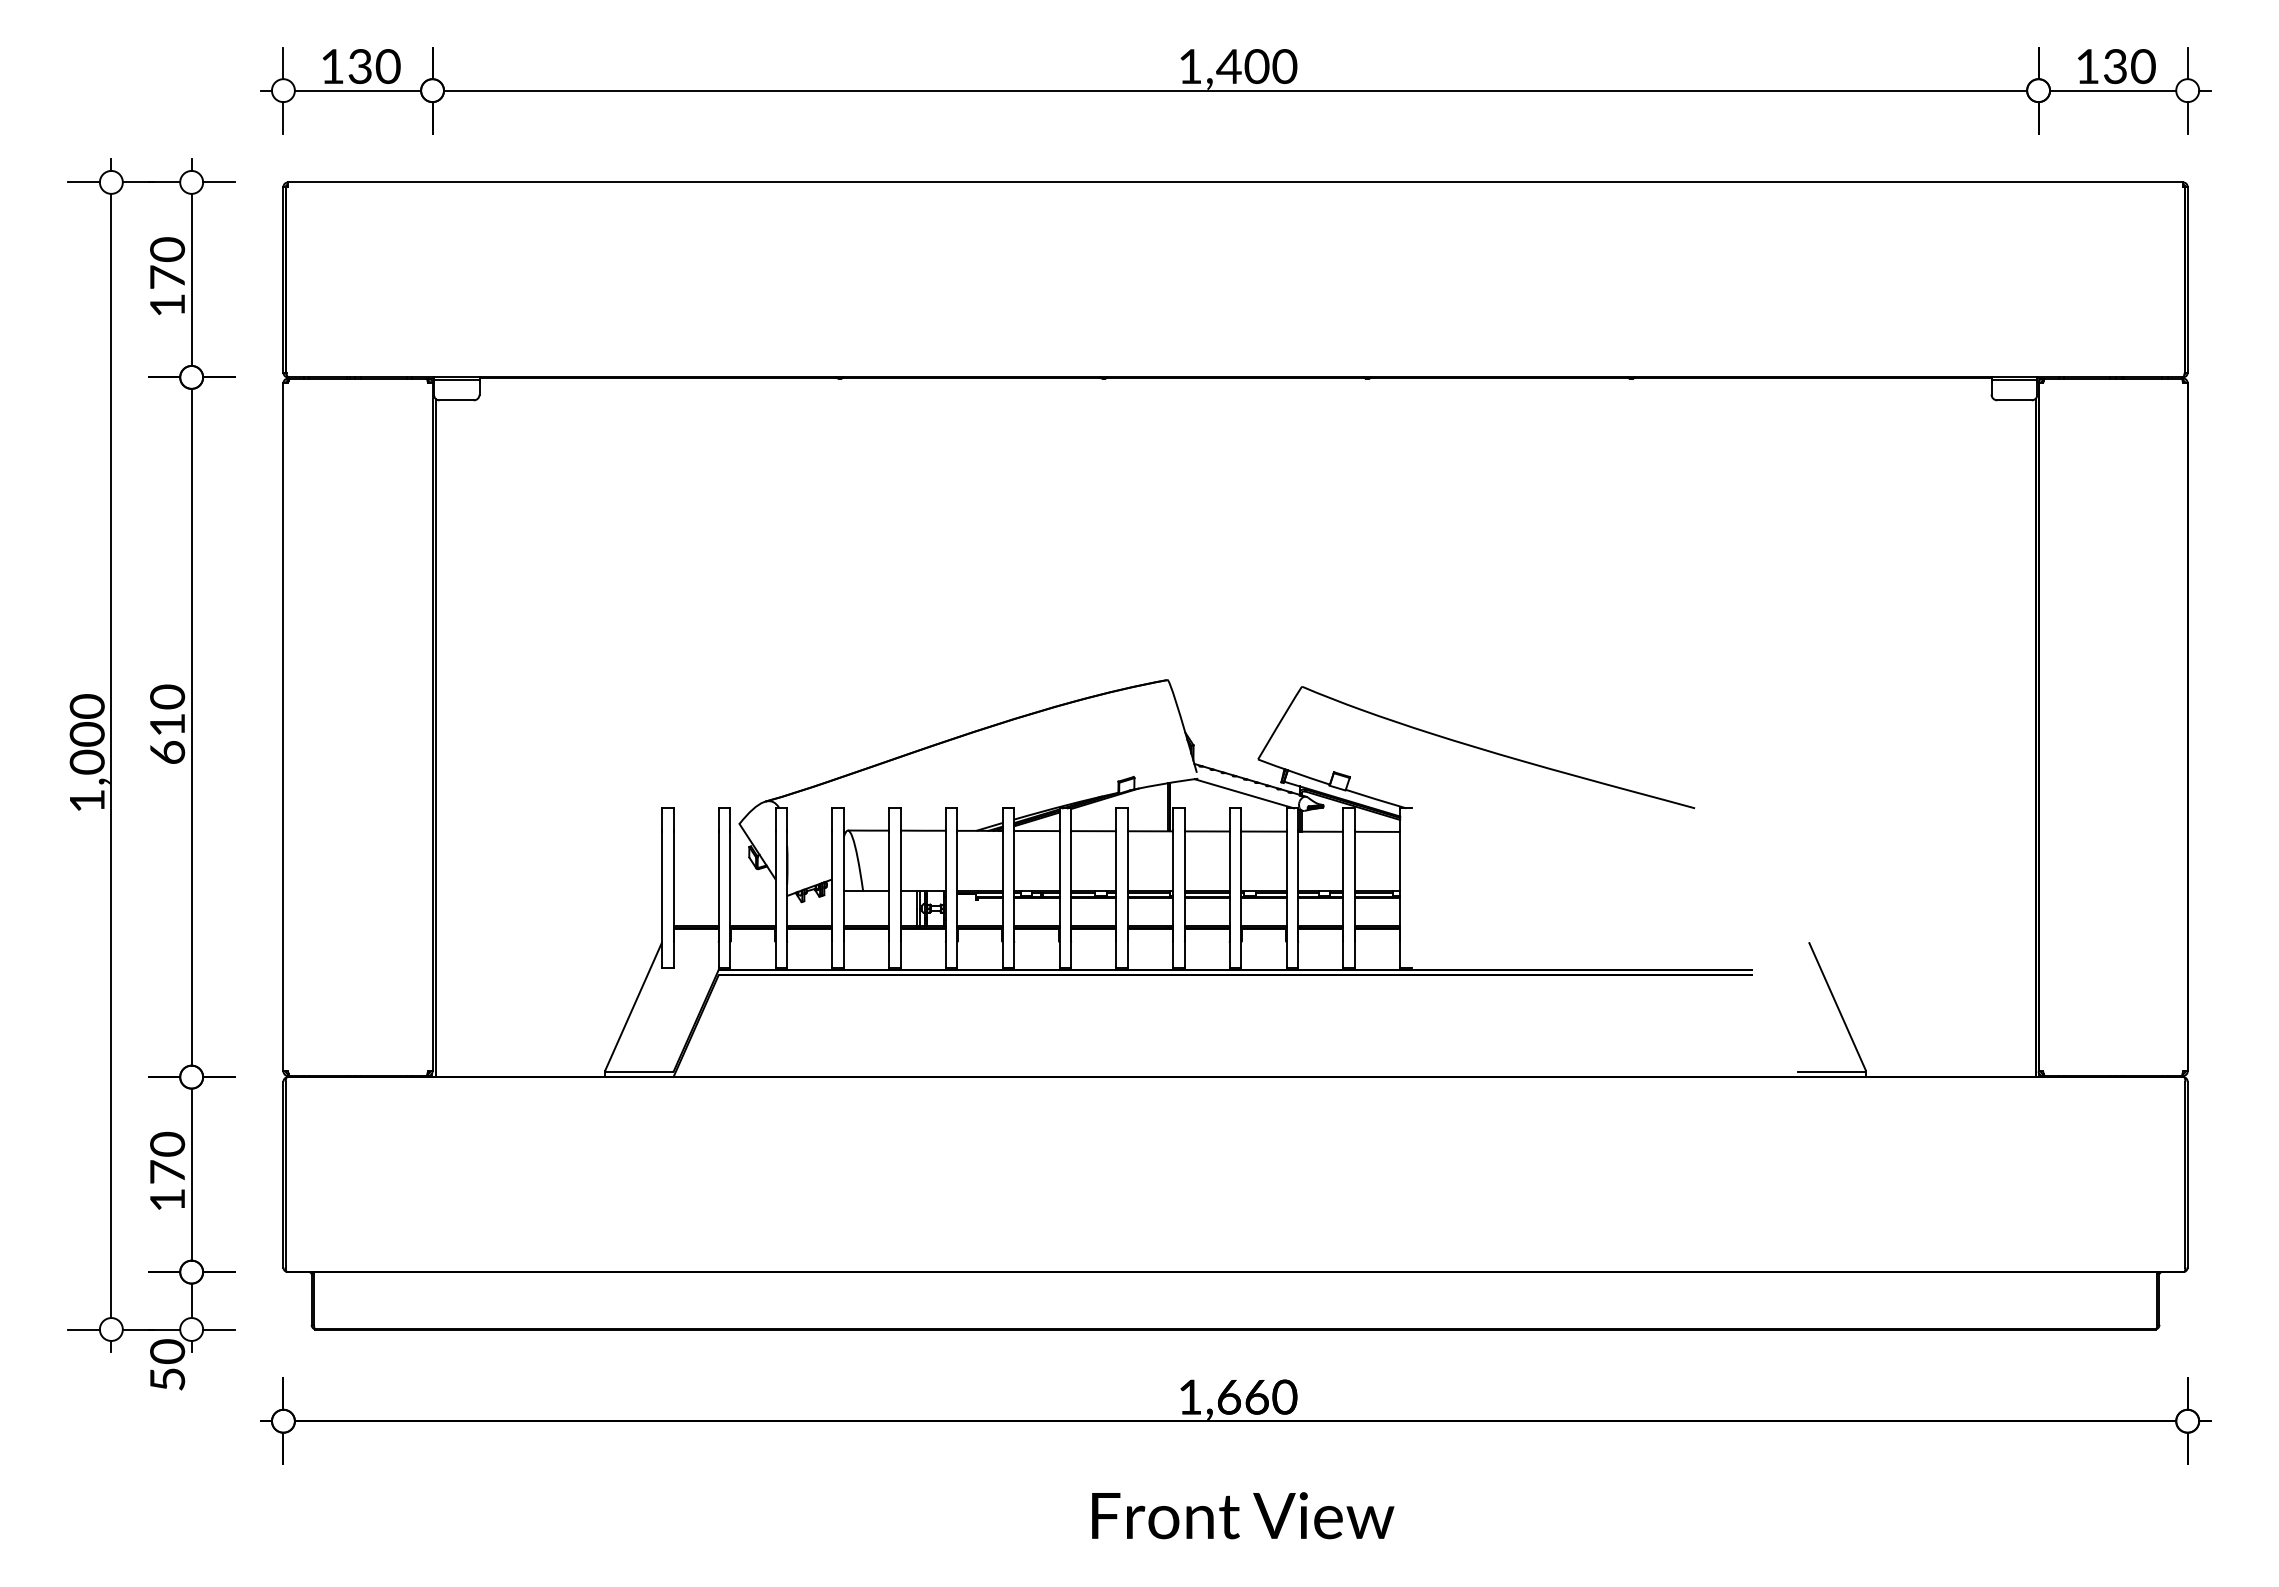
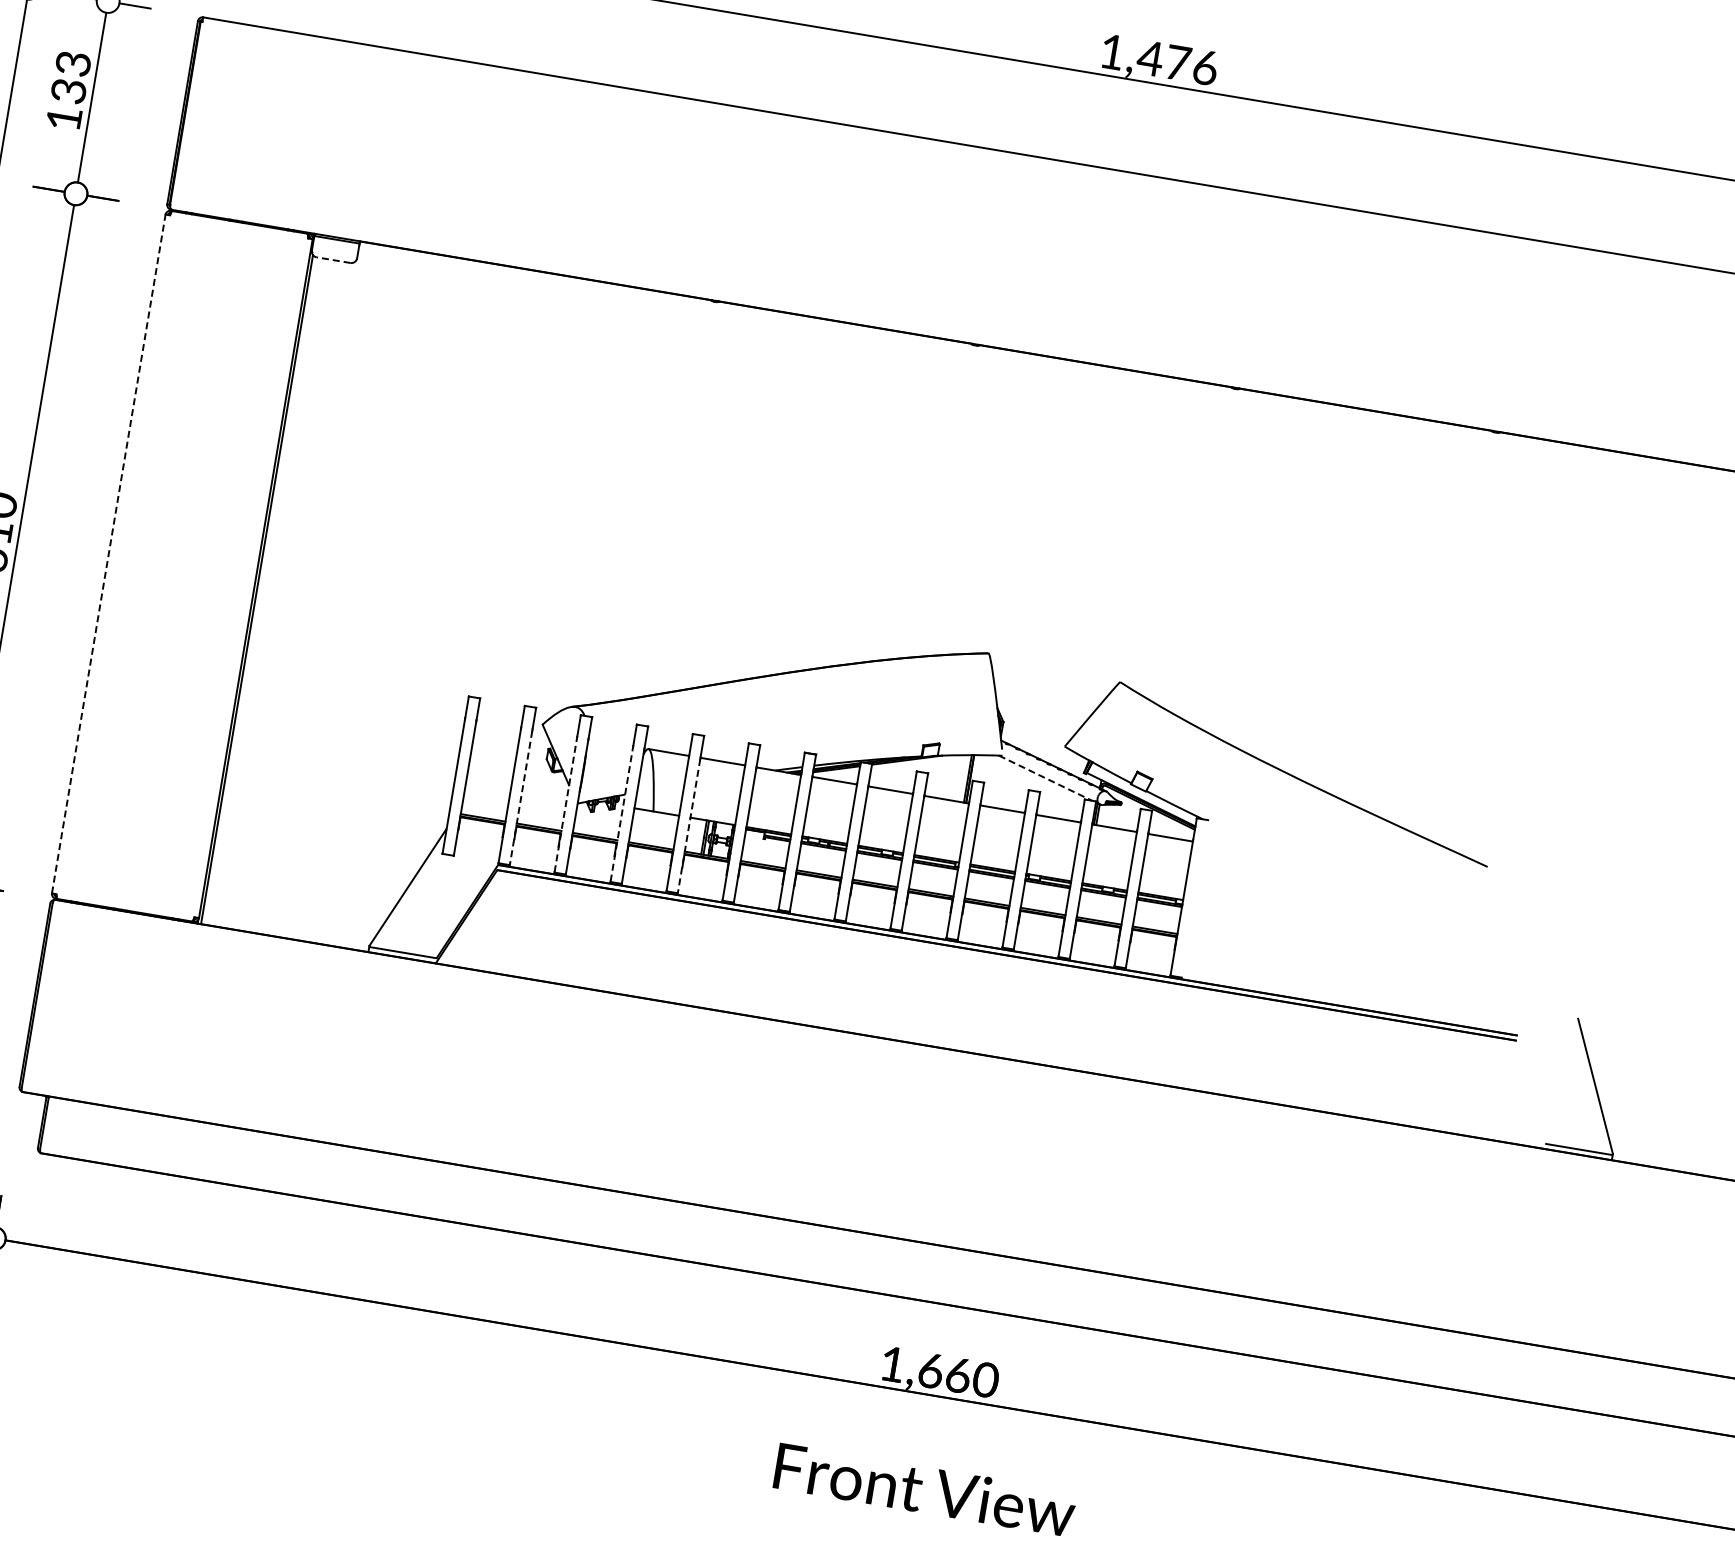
text: (1270, 66) -> (1191, 65), 1,400 -> 1,476
text: (167, 263) -> (70, 77), 170 -> 133
line: (456, 400) -> (333, 260), solid -> dashed
line: (283, 726) -> (108, 553), solid -> dashed
line: (1244, 793) -> (1045, 777), solid -> dashed
line: (730, 899) -> (521, 797), solid -> dashed
line: (775, 899) -> (565, 805), solid -> dashed
line: (832, 899) -> (621, 814), solid -> dashed
line: (900, 899) -> (688, 825), solid -> dashed

